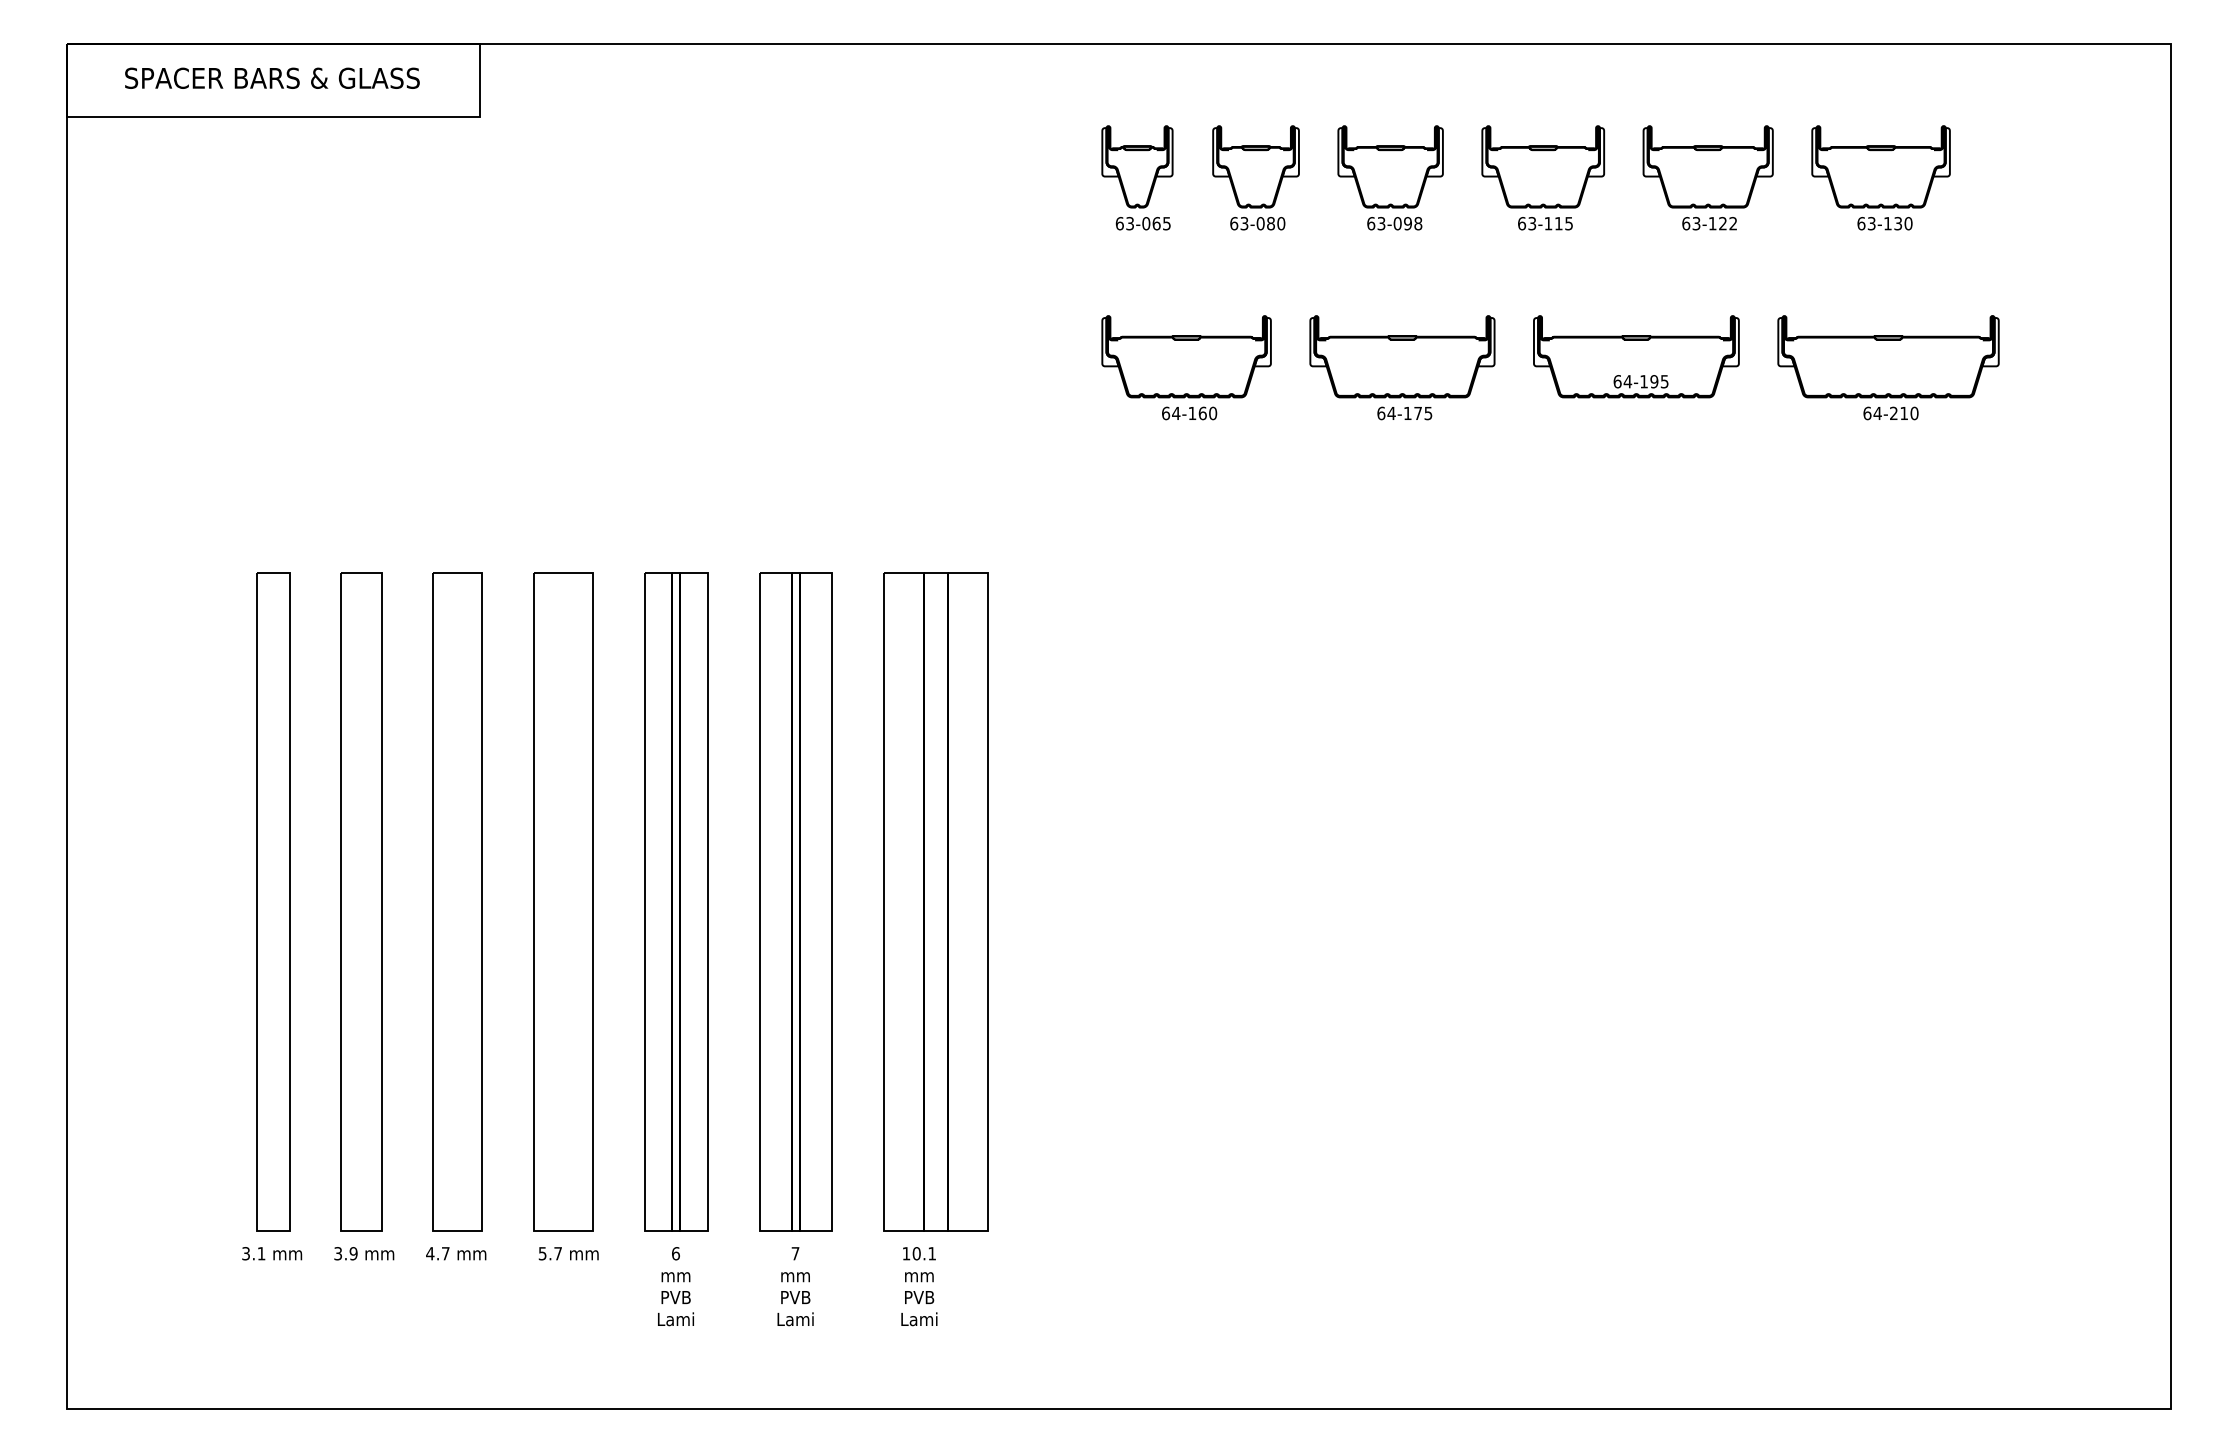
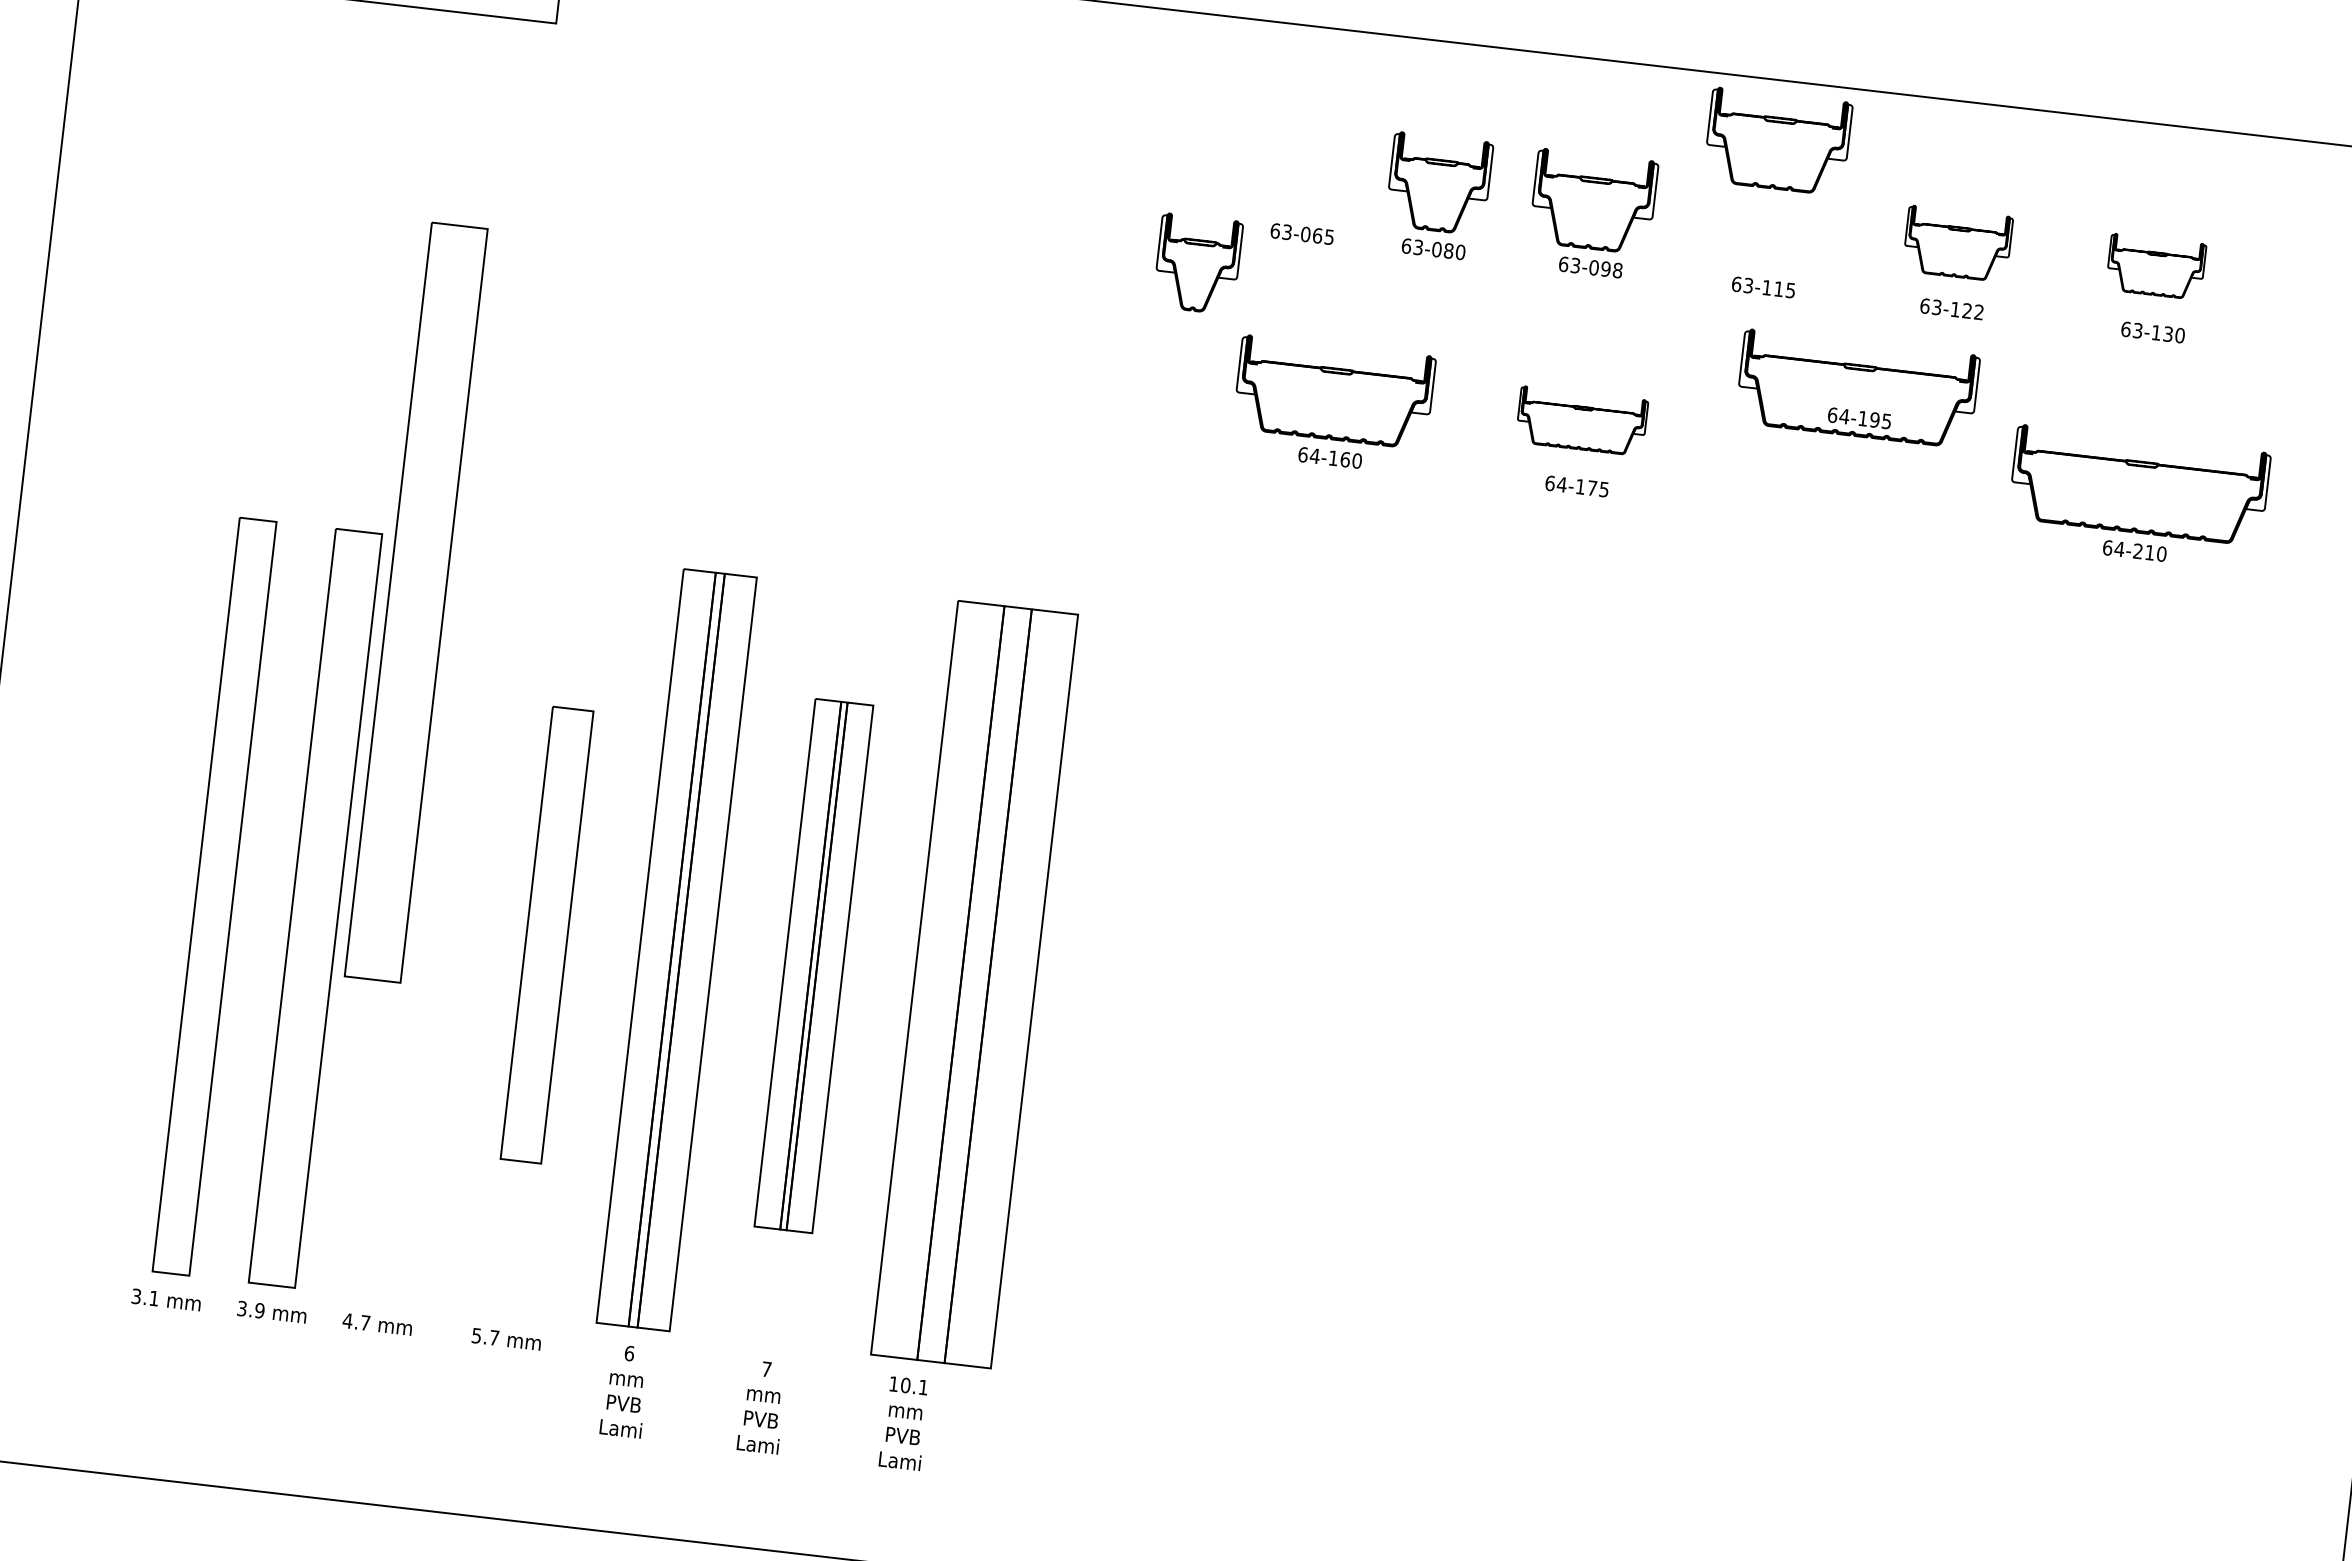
part: (1137, 166) -> (1198, 263), moved
part: (1543, 166) -> (1778, 141), moved
part: (1707, 166) -> (1957, 243), size x0.7
part: (1880, 166) -> (2155, 266), size x0.6
part: (1402, 356) -> (1582, 420), size x0.6
part: (1636, 356) -> (1857, 388), moved
part: (457, 901) -> (416, 602), moved
part: (563, 901) -> (547, 934), size x0.6
part: (795, 901) -> (813, 965), size x0.7

